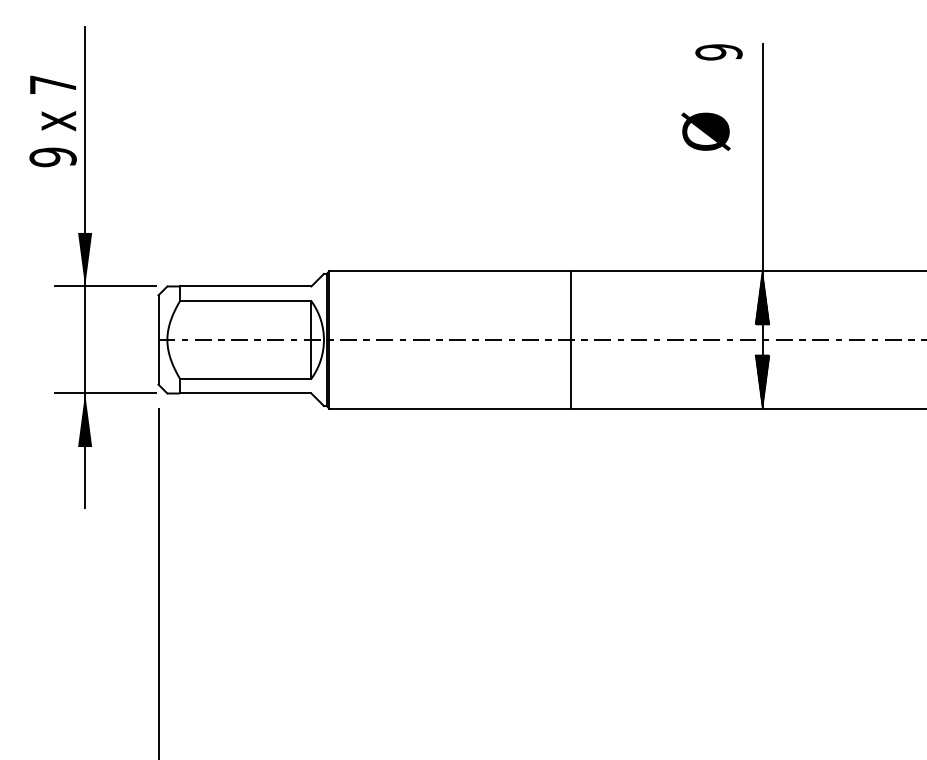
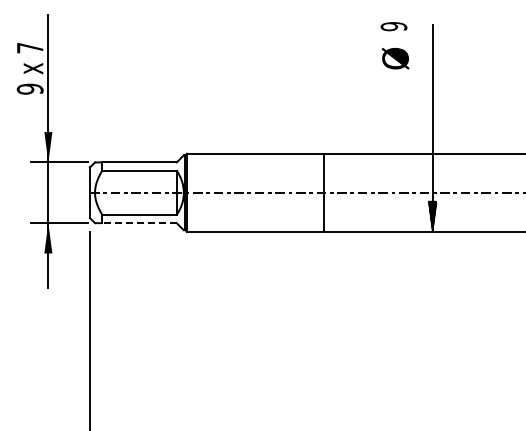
text: (718, 52) -> (393, 26), moved
text: (705, 131) -> (395, 58), moved
hatch: (762, 297) -> (432, 168), removed
line: (244, 394) -> (138, 223), solid -> dashed

